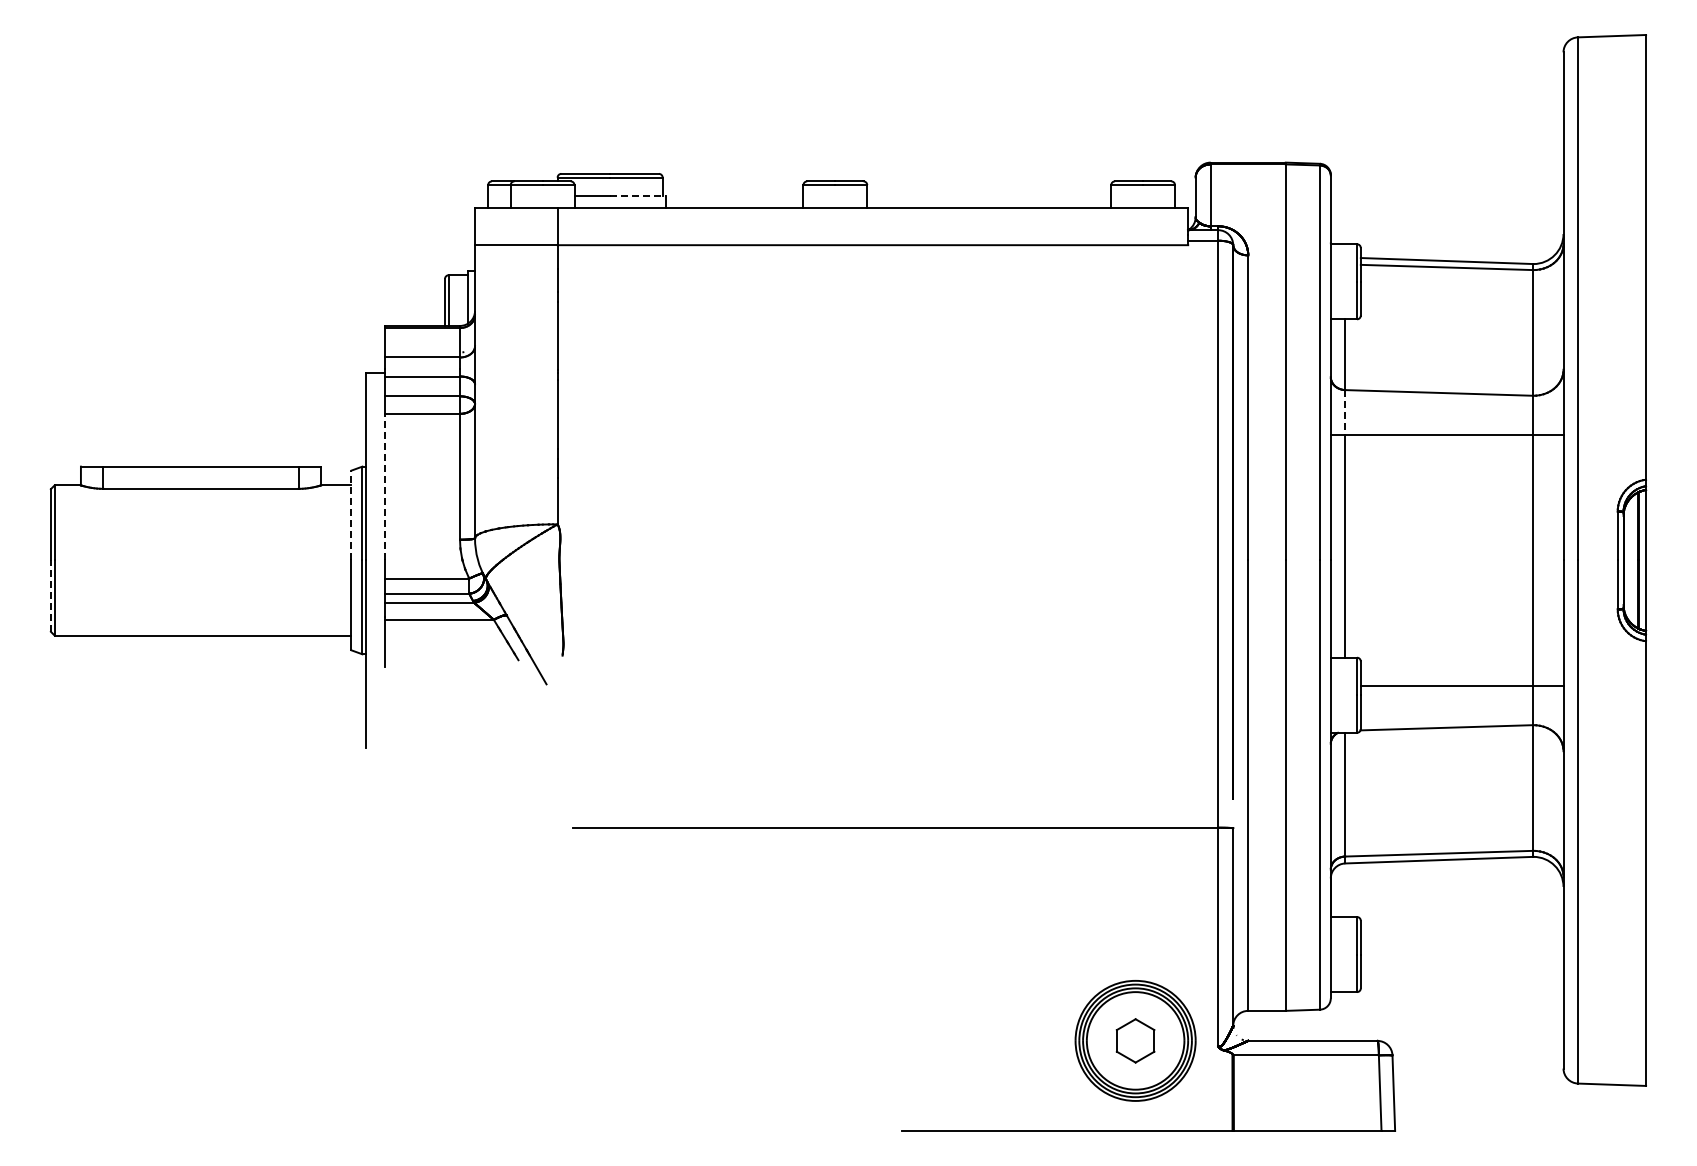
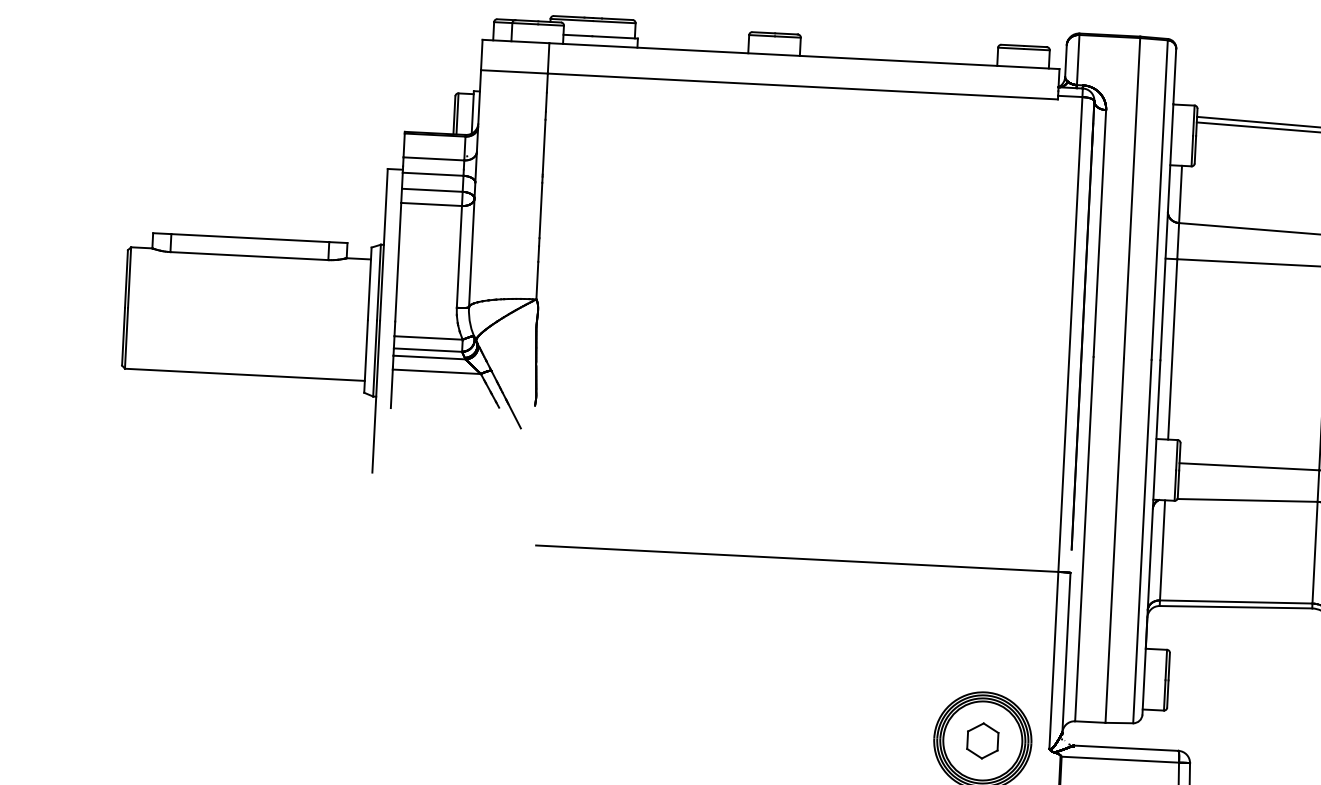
line: (638, 196) -> (615, 37), dashed -> solid
line: (1345, 412) -> (1178, 241), dashed -> solid
line: (384, 486) -> (397, 261), dashed -> solid
line: (351, 515) -> (370, 283), dashed -> solid
line: (50, 596) -> (123, 337), dashed -> solid

